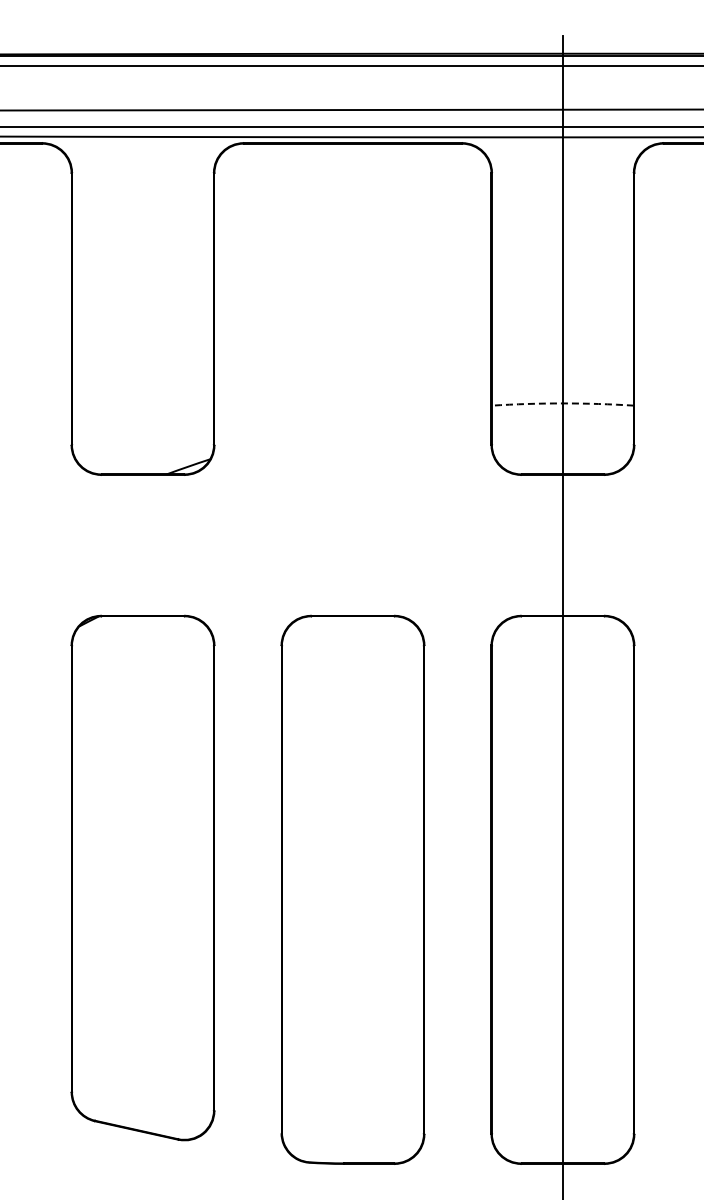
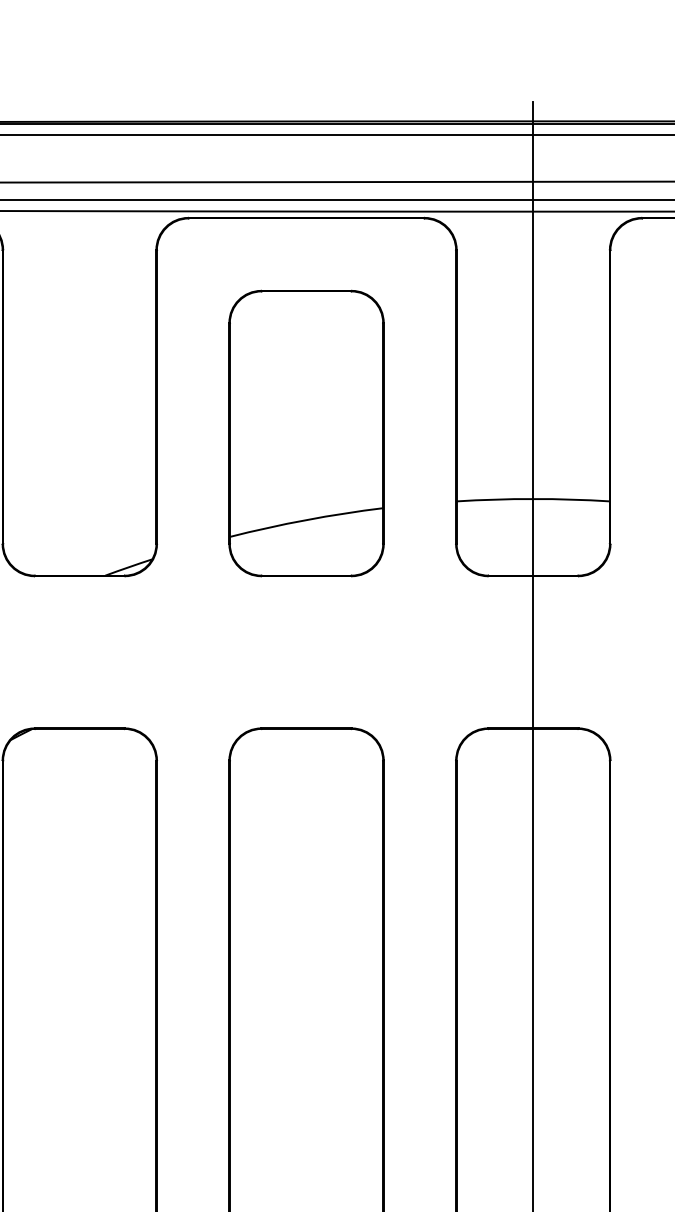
part: (352, 342) -> (306, 433), added
arc: (562, 403) -> (532, 499), dashed -> solid

